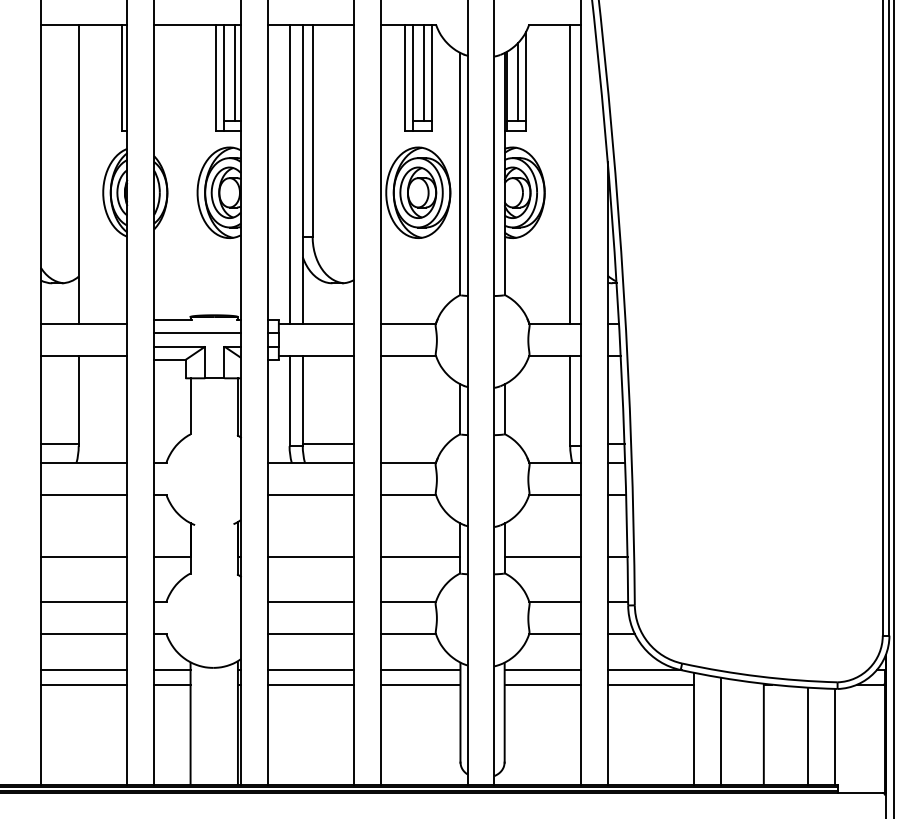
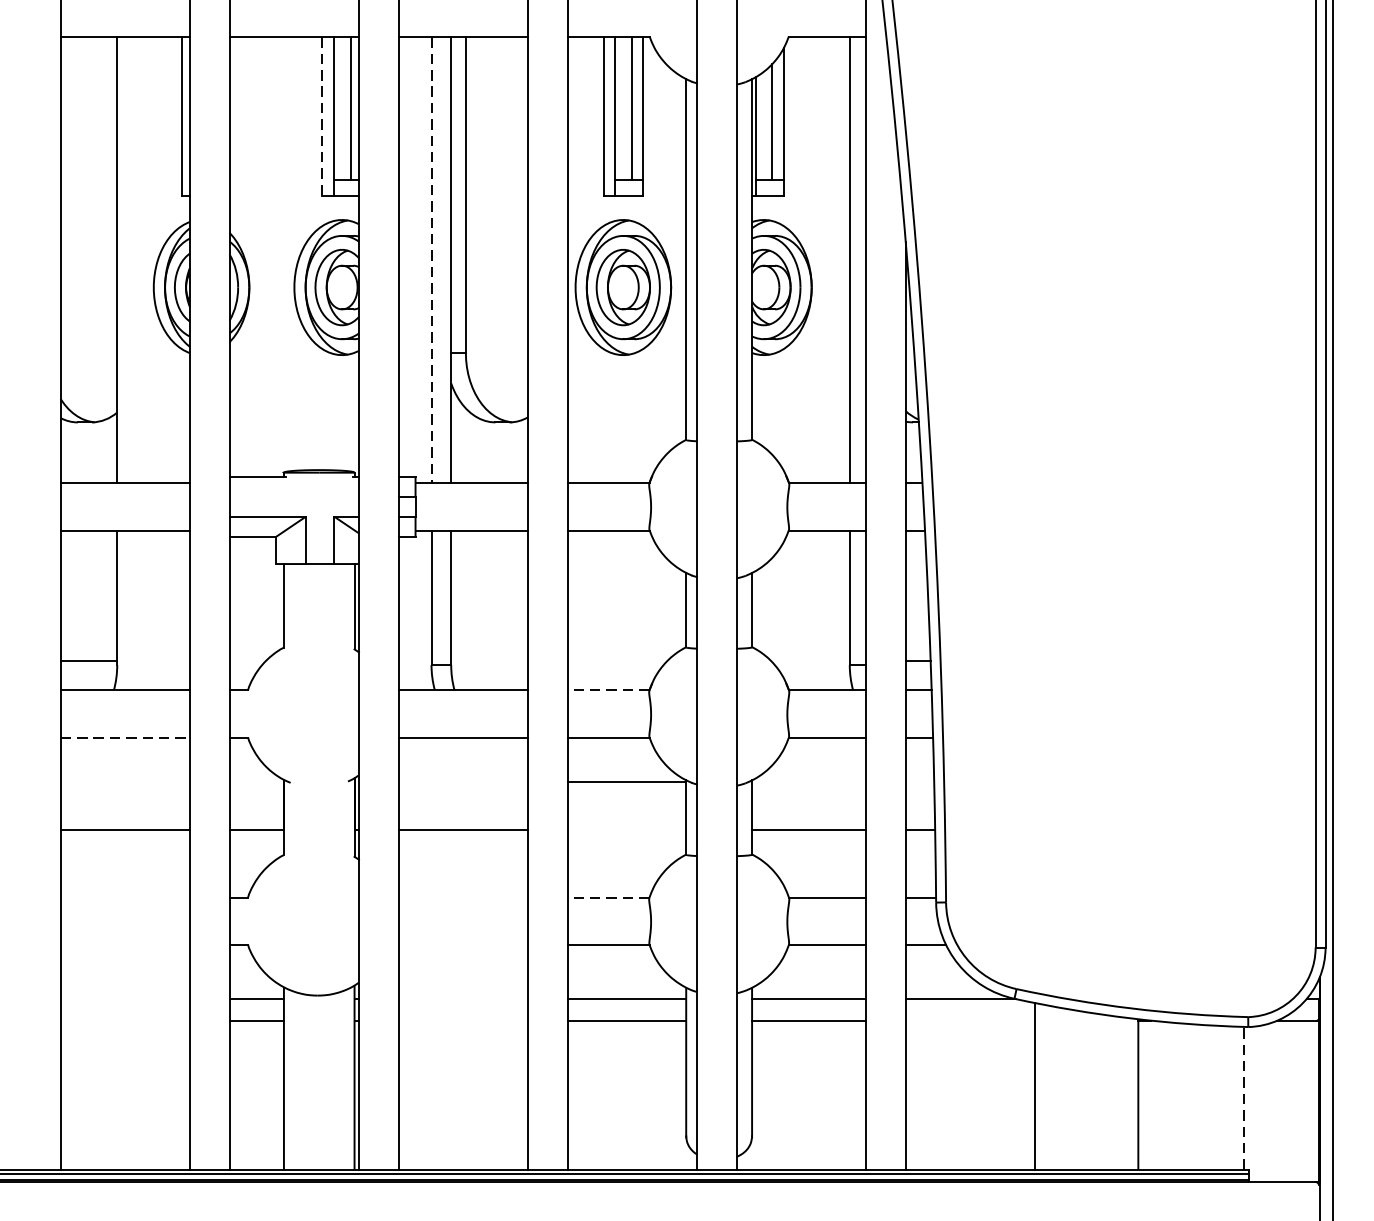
line: (216, 78) -> (322, 117), solid -> dashed
line: (289, 174) -> (431, 260), solid -> dashed
line: (197, 333) -> (294, 497), removed
line: (328, 443) -> (489, 661), removed
line: (407, 463) -> (607, 690), solid -> dashed
line: (84, 495) -> (125, 738), solid -> dashed
line: (420, 556) -> (626, 781), moved
line: (83, 602) -> (124, 898), removed
line: (310, 602) -> (462, 898), removed
line: (407, 602) -> (607, 898), solid -> dashed
line: (83, 634) -> (124, 945), removed
line: (310, 634) -> (462, 945), removed
line: (83, 670) -> (124, 999), removed
line: (310, 670) -> (462, 999), removed
line: (83, 684) -> (124, 1020), removed
line: (310, 684) -> (462, 1020), removed
line: (650, 684) -> (969, 1020), removed
line: (721, 730) -> (1075, 1088), removed
line: (807, 735) -> (1203, 1096), removed
line: (834, 736) -> (1243, 1097), solid -> dashed

